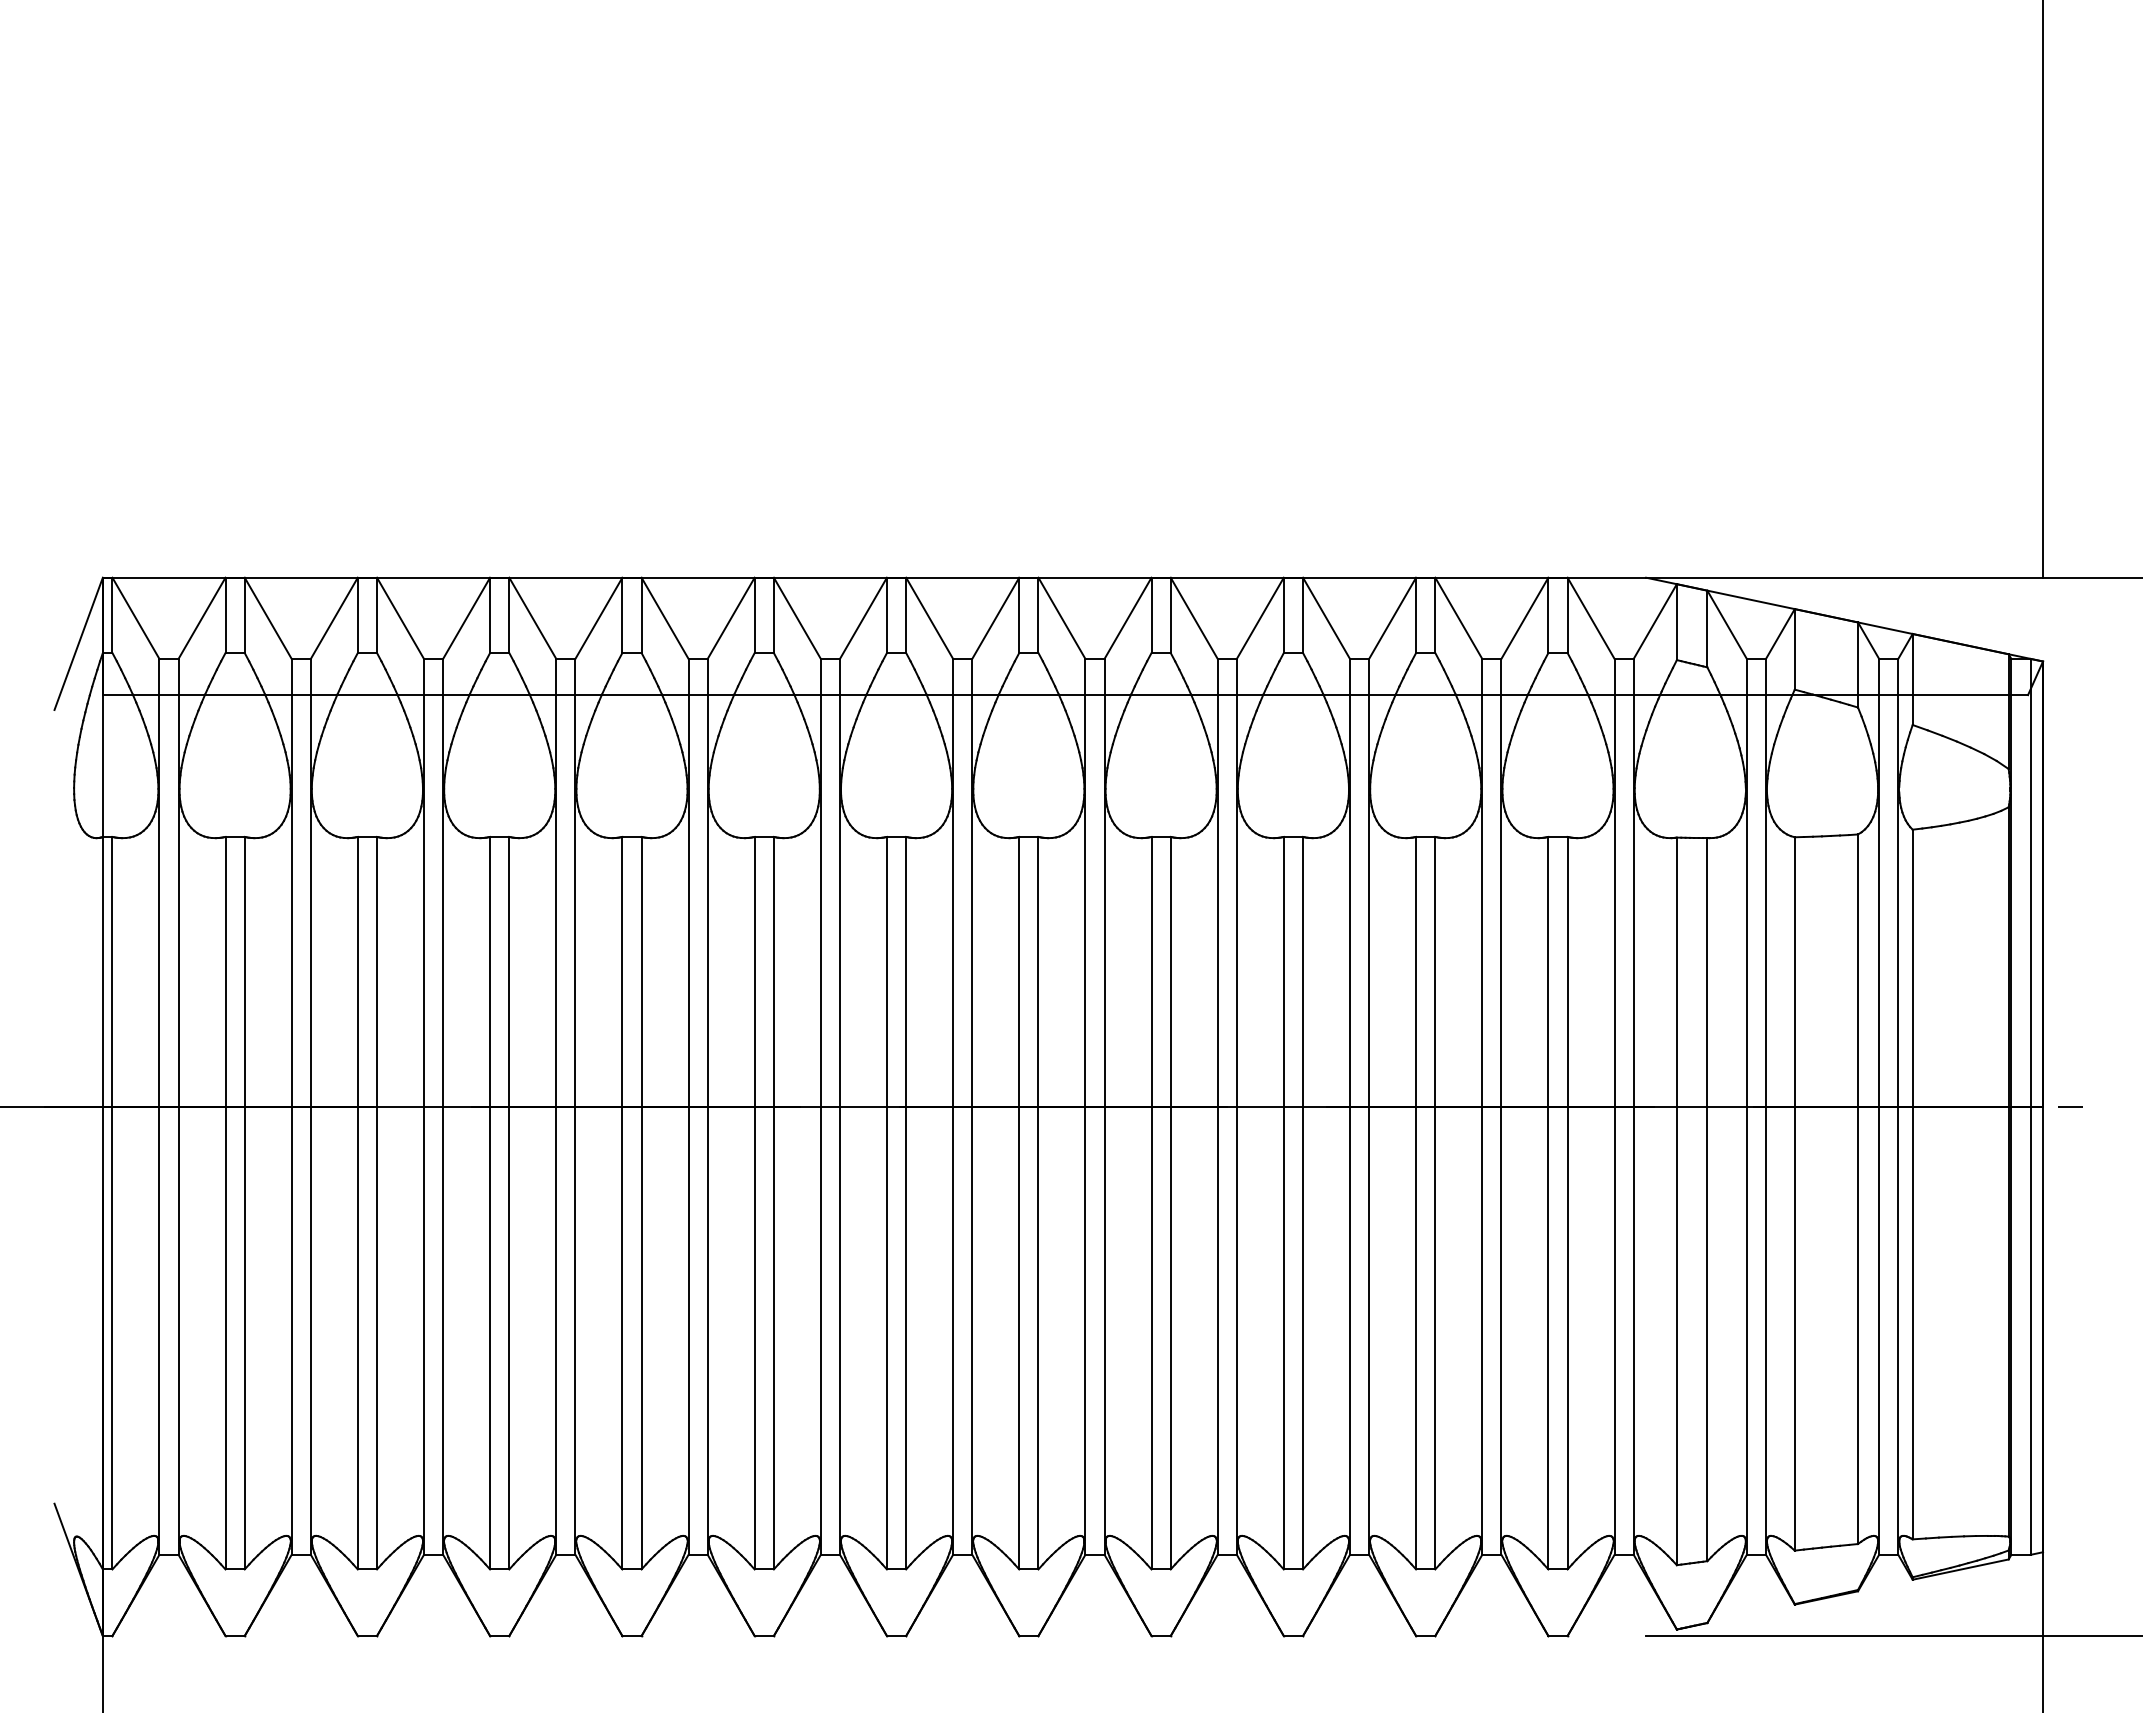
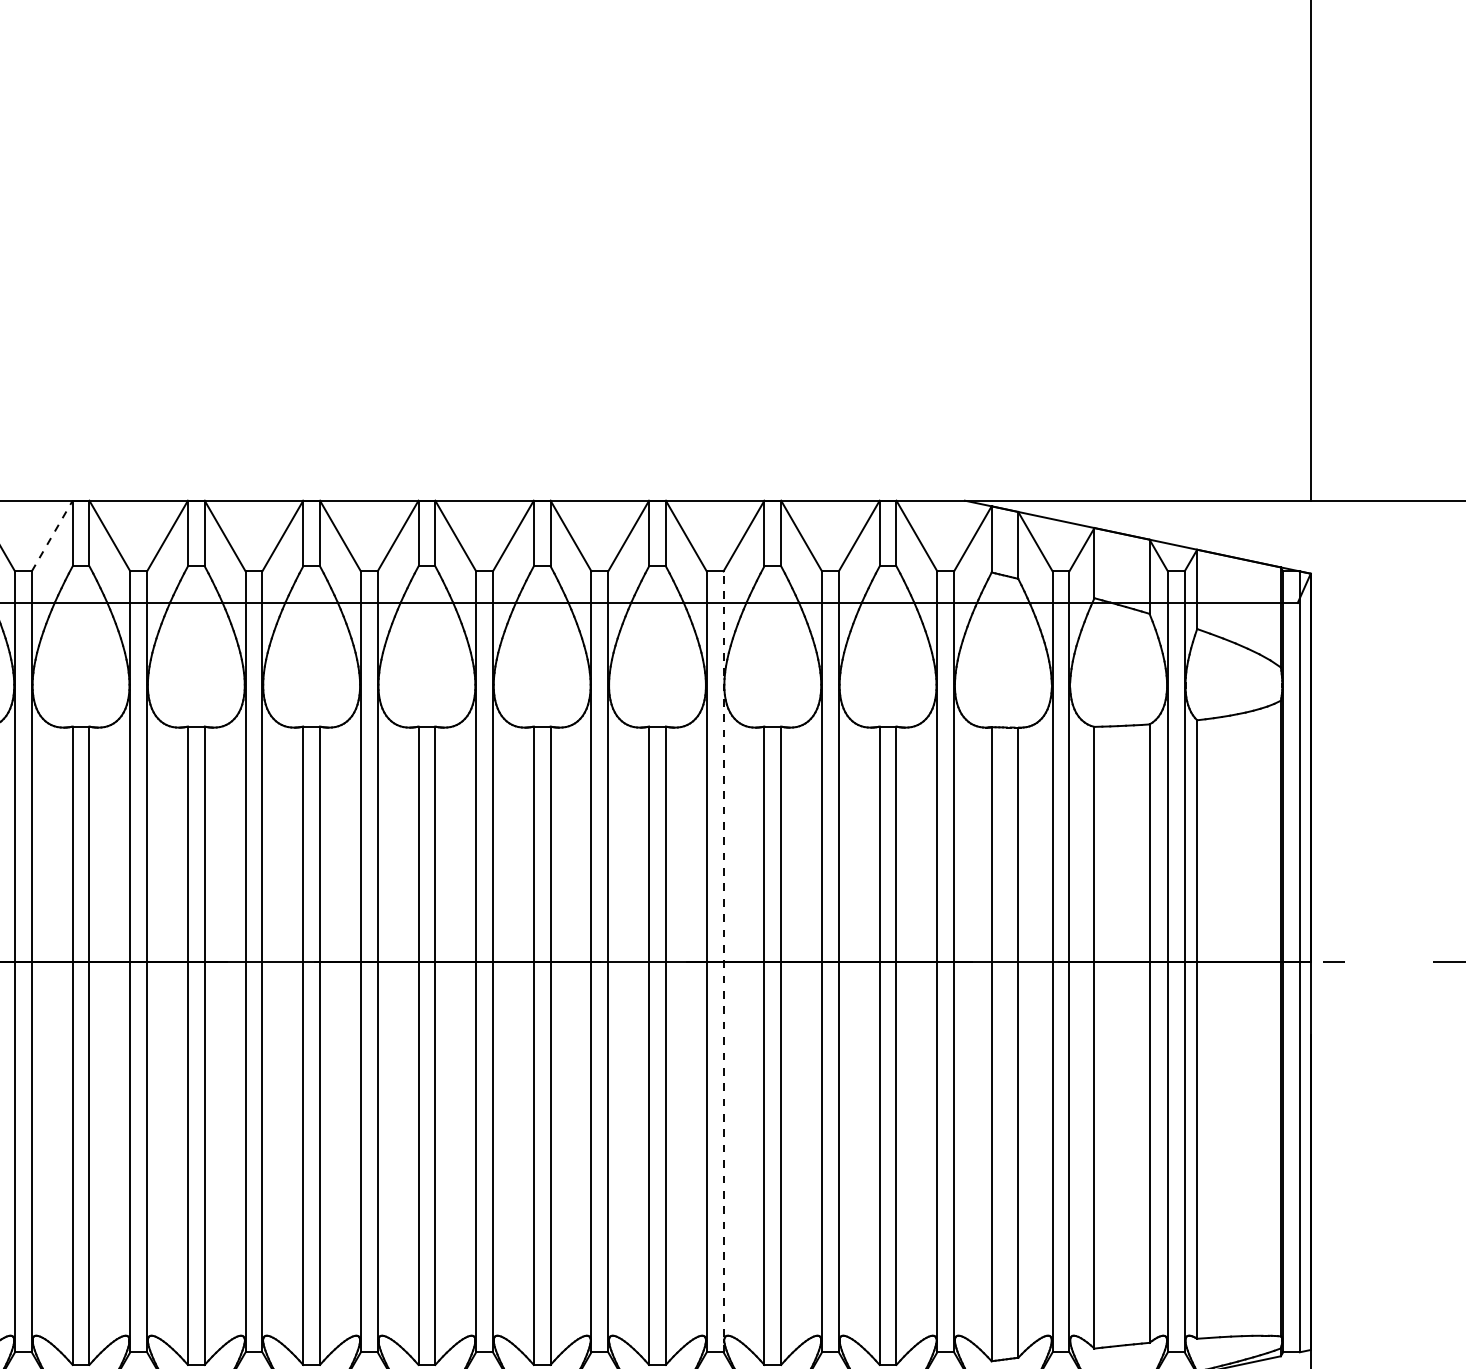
line: (598, 618) -> (51, 536), solid -> dashed
line: (1369, 1106) -> (723, 961), solid -> dashed

